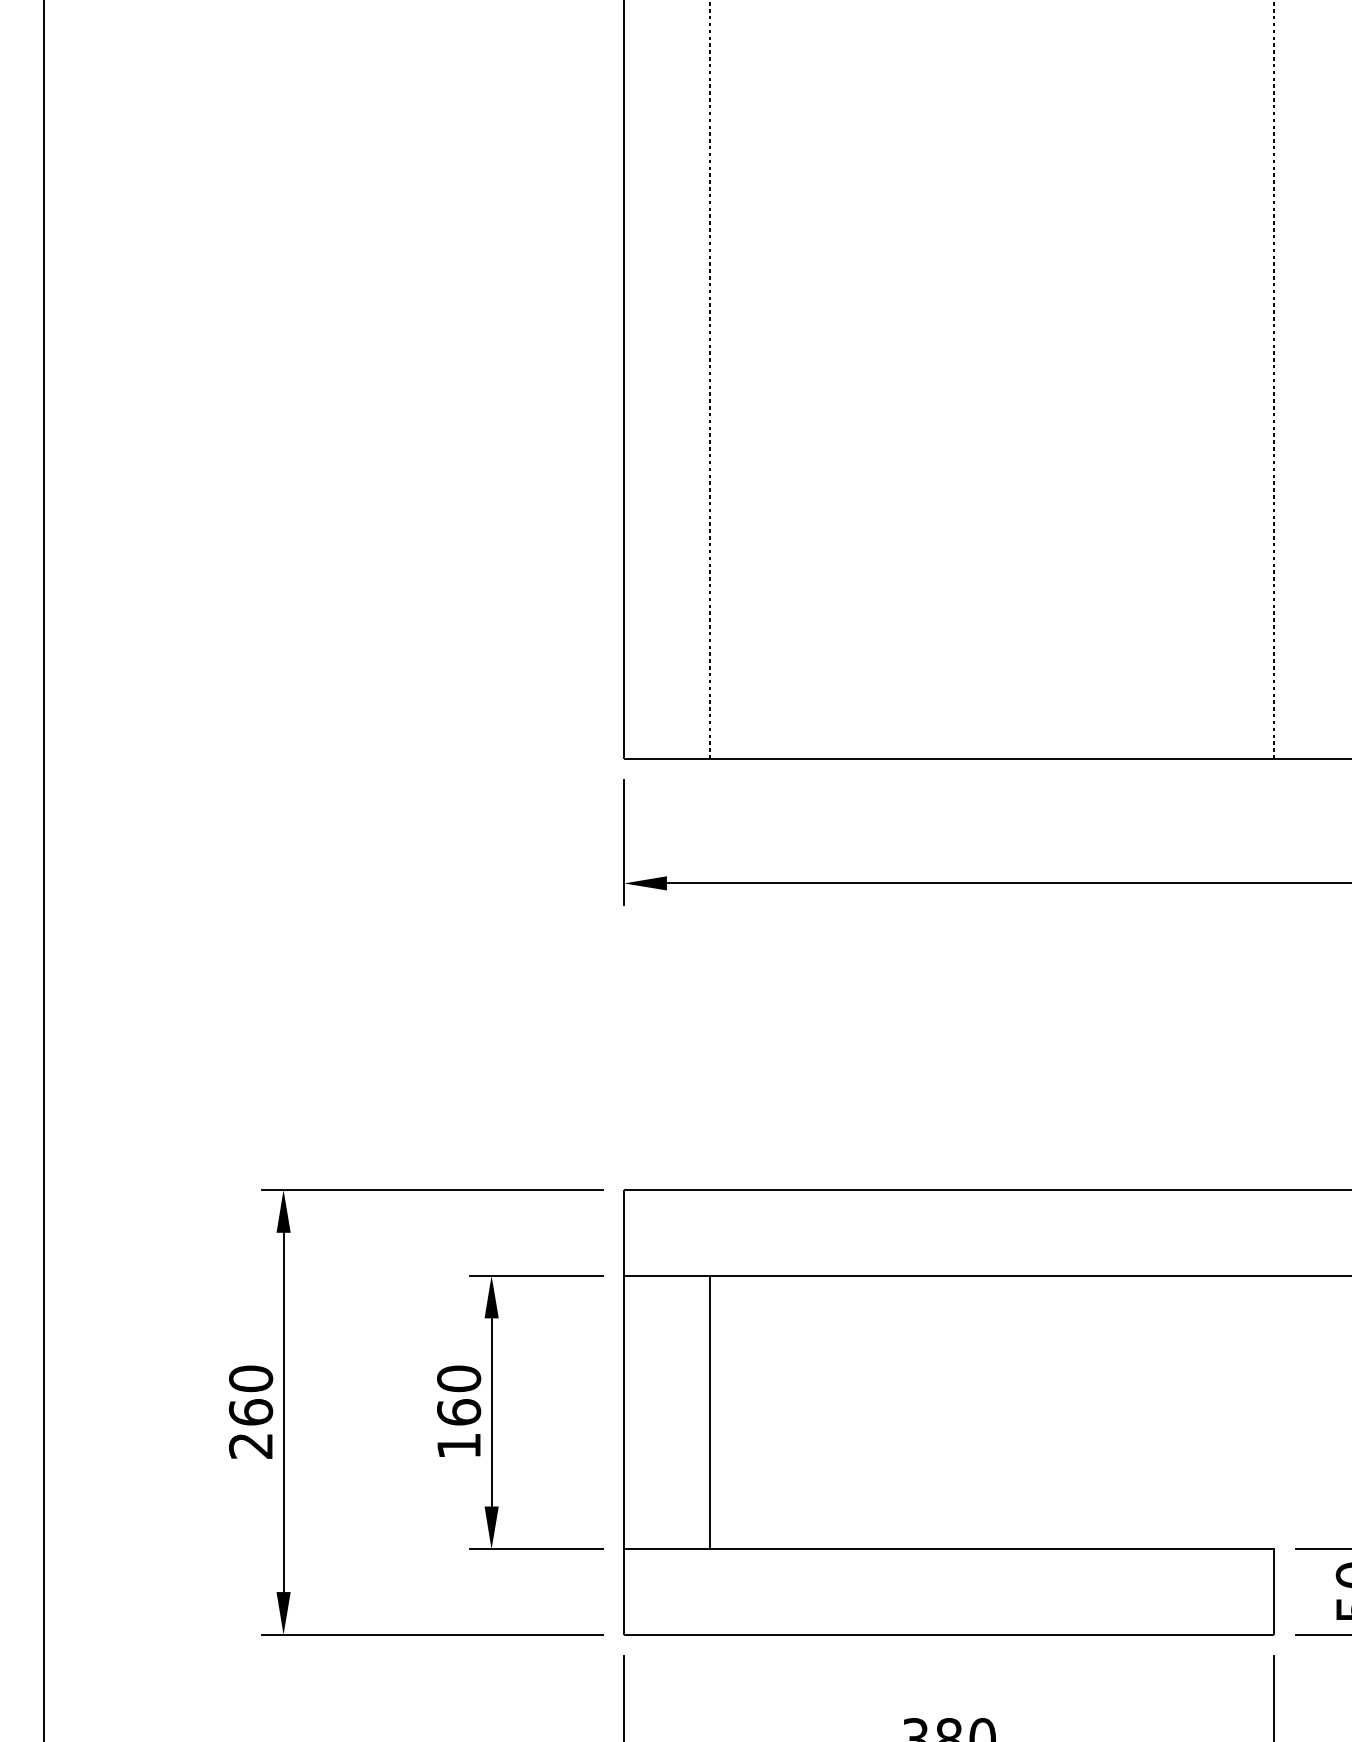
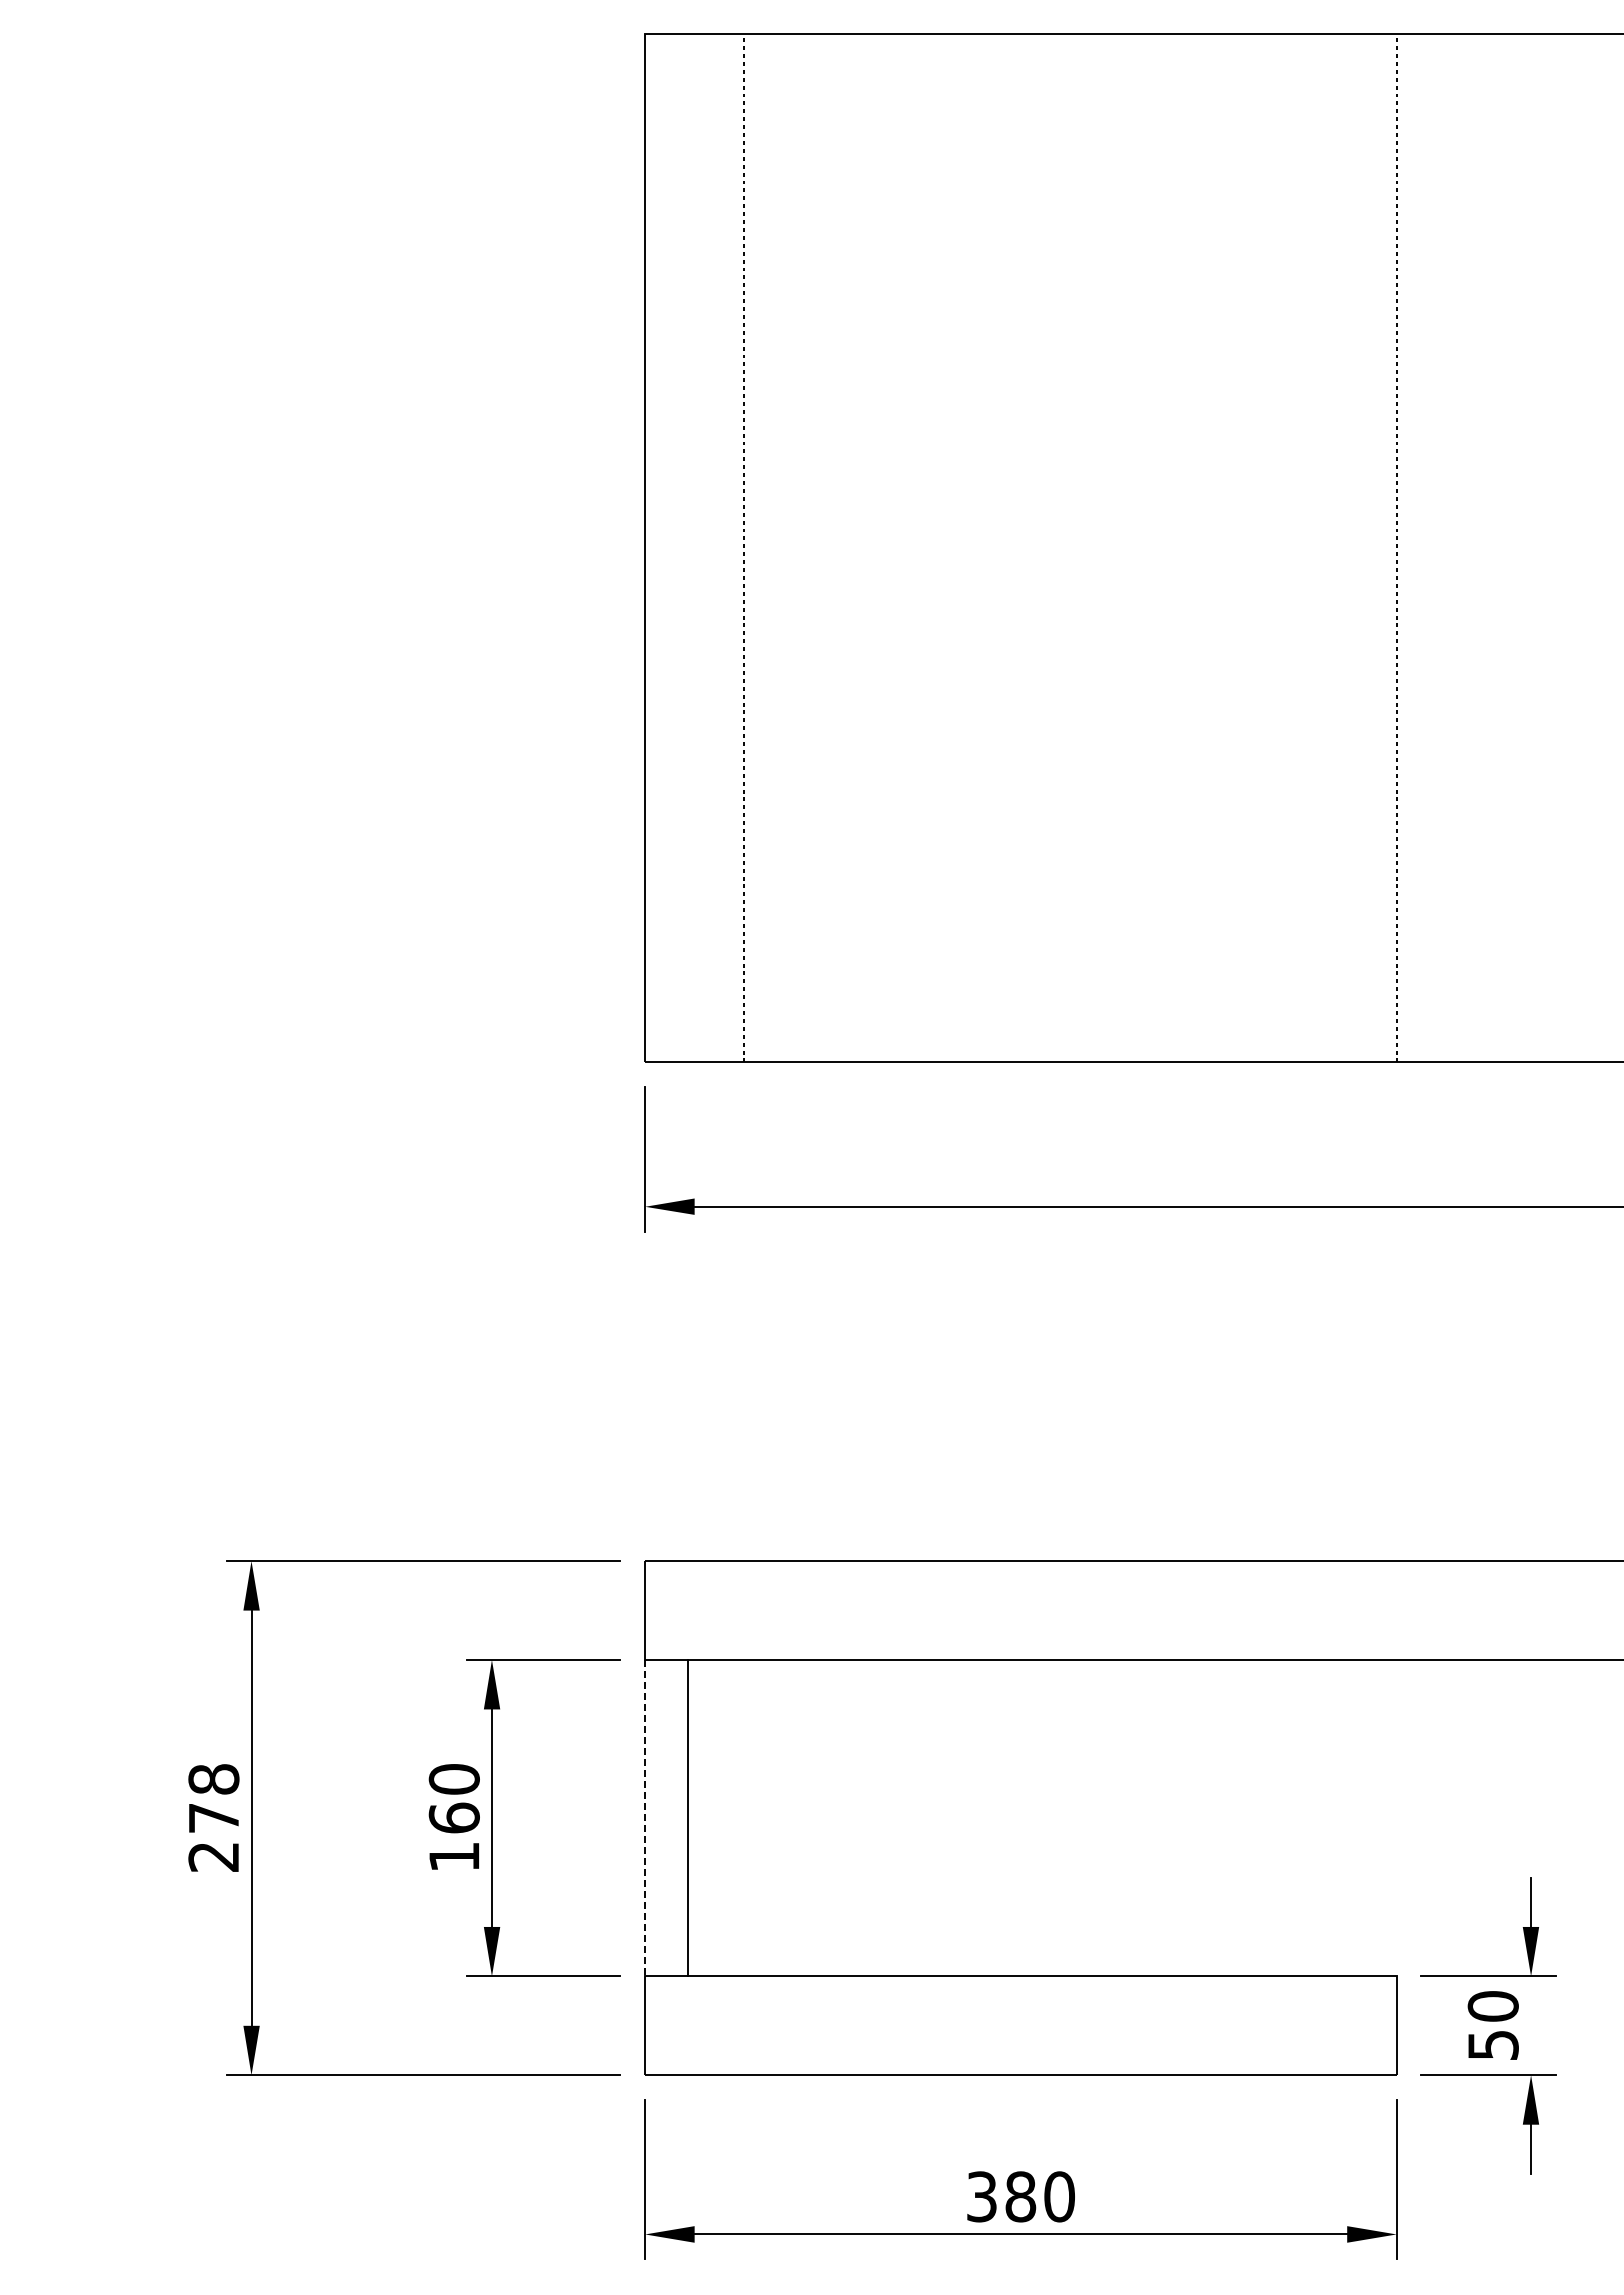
text: (250, 1395) -> (213, 1798), 260 -> 278
line: (624, 1412) -> (645, 1818), solid -> dashed
line: (710, 1412) -> (688, 1818), moved

